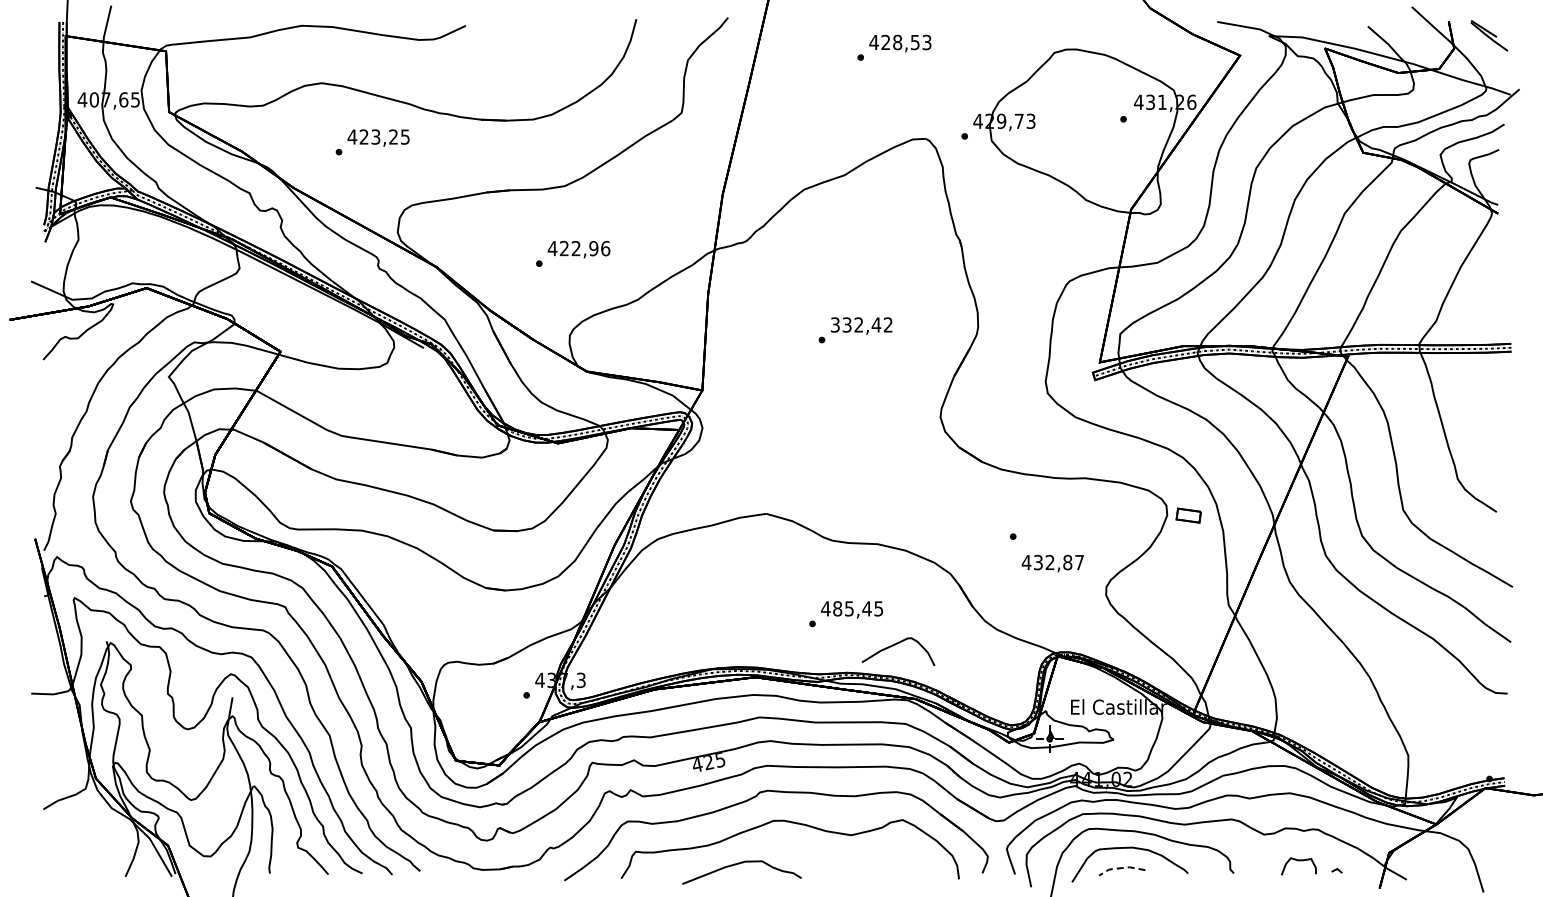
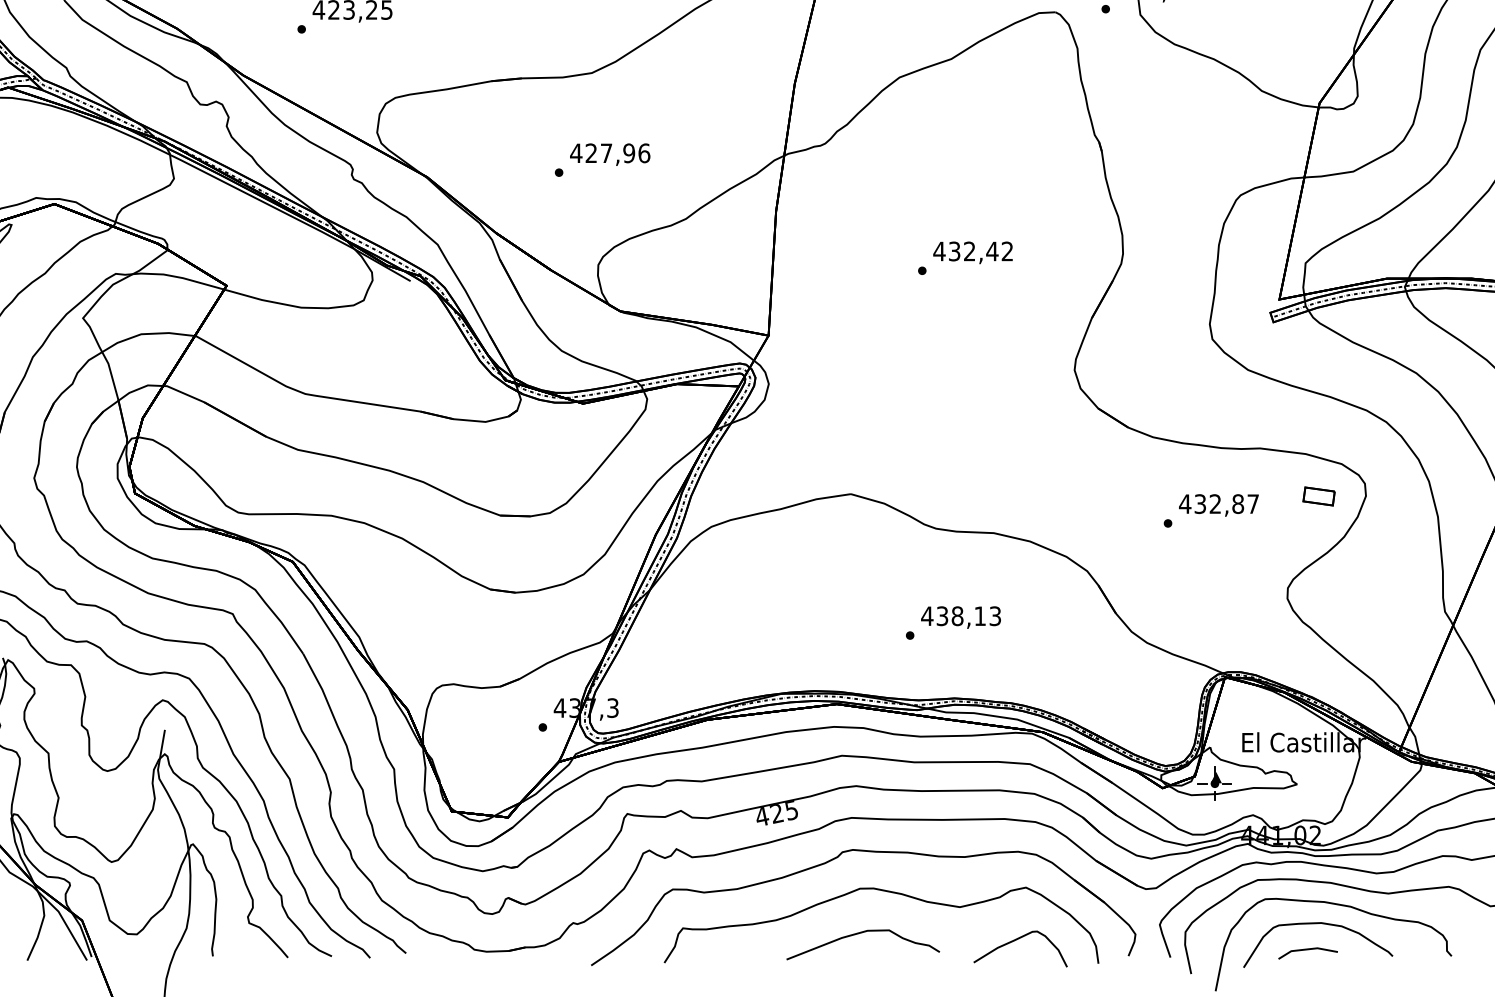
text: (575, 248) -> (605, 153), 422,96 -> 427,96
text: (835, 324) -> (939, 250), 332,42 -> 432,42
part: (1188, 515) -> (1318, 496), moved
text: (1052, 563) -> (1218, 505), moved
text: (858, 608) -> (969, 615), 485,45 -> 438,13
curve: (895, 645) -> (1016, 940), moved
curve: (739, 864) -> (860, 934), moved
line: (1121, 868) -> (1307, 949), dashed -> solid

